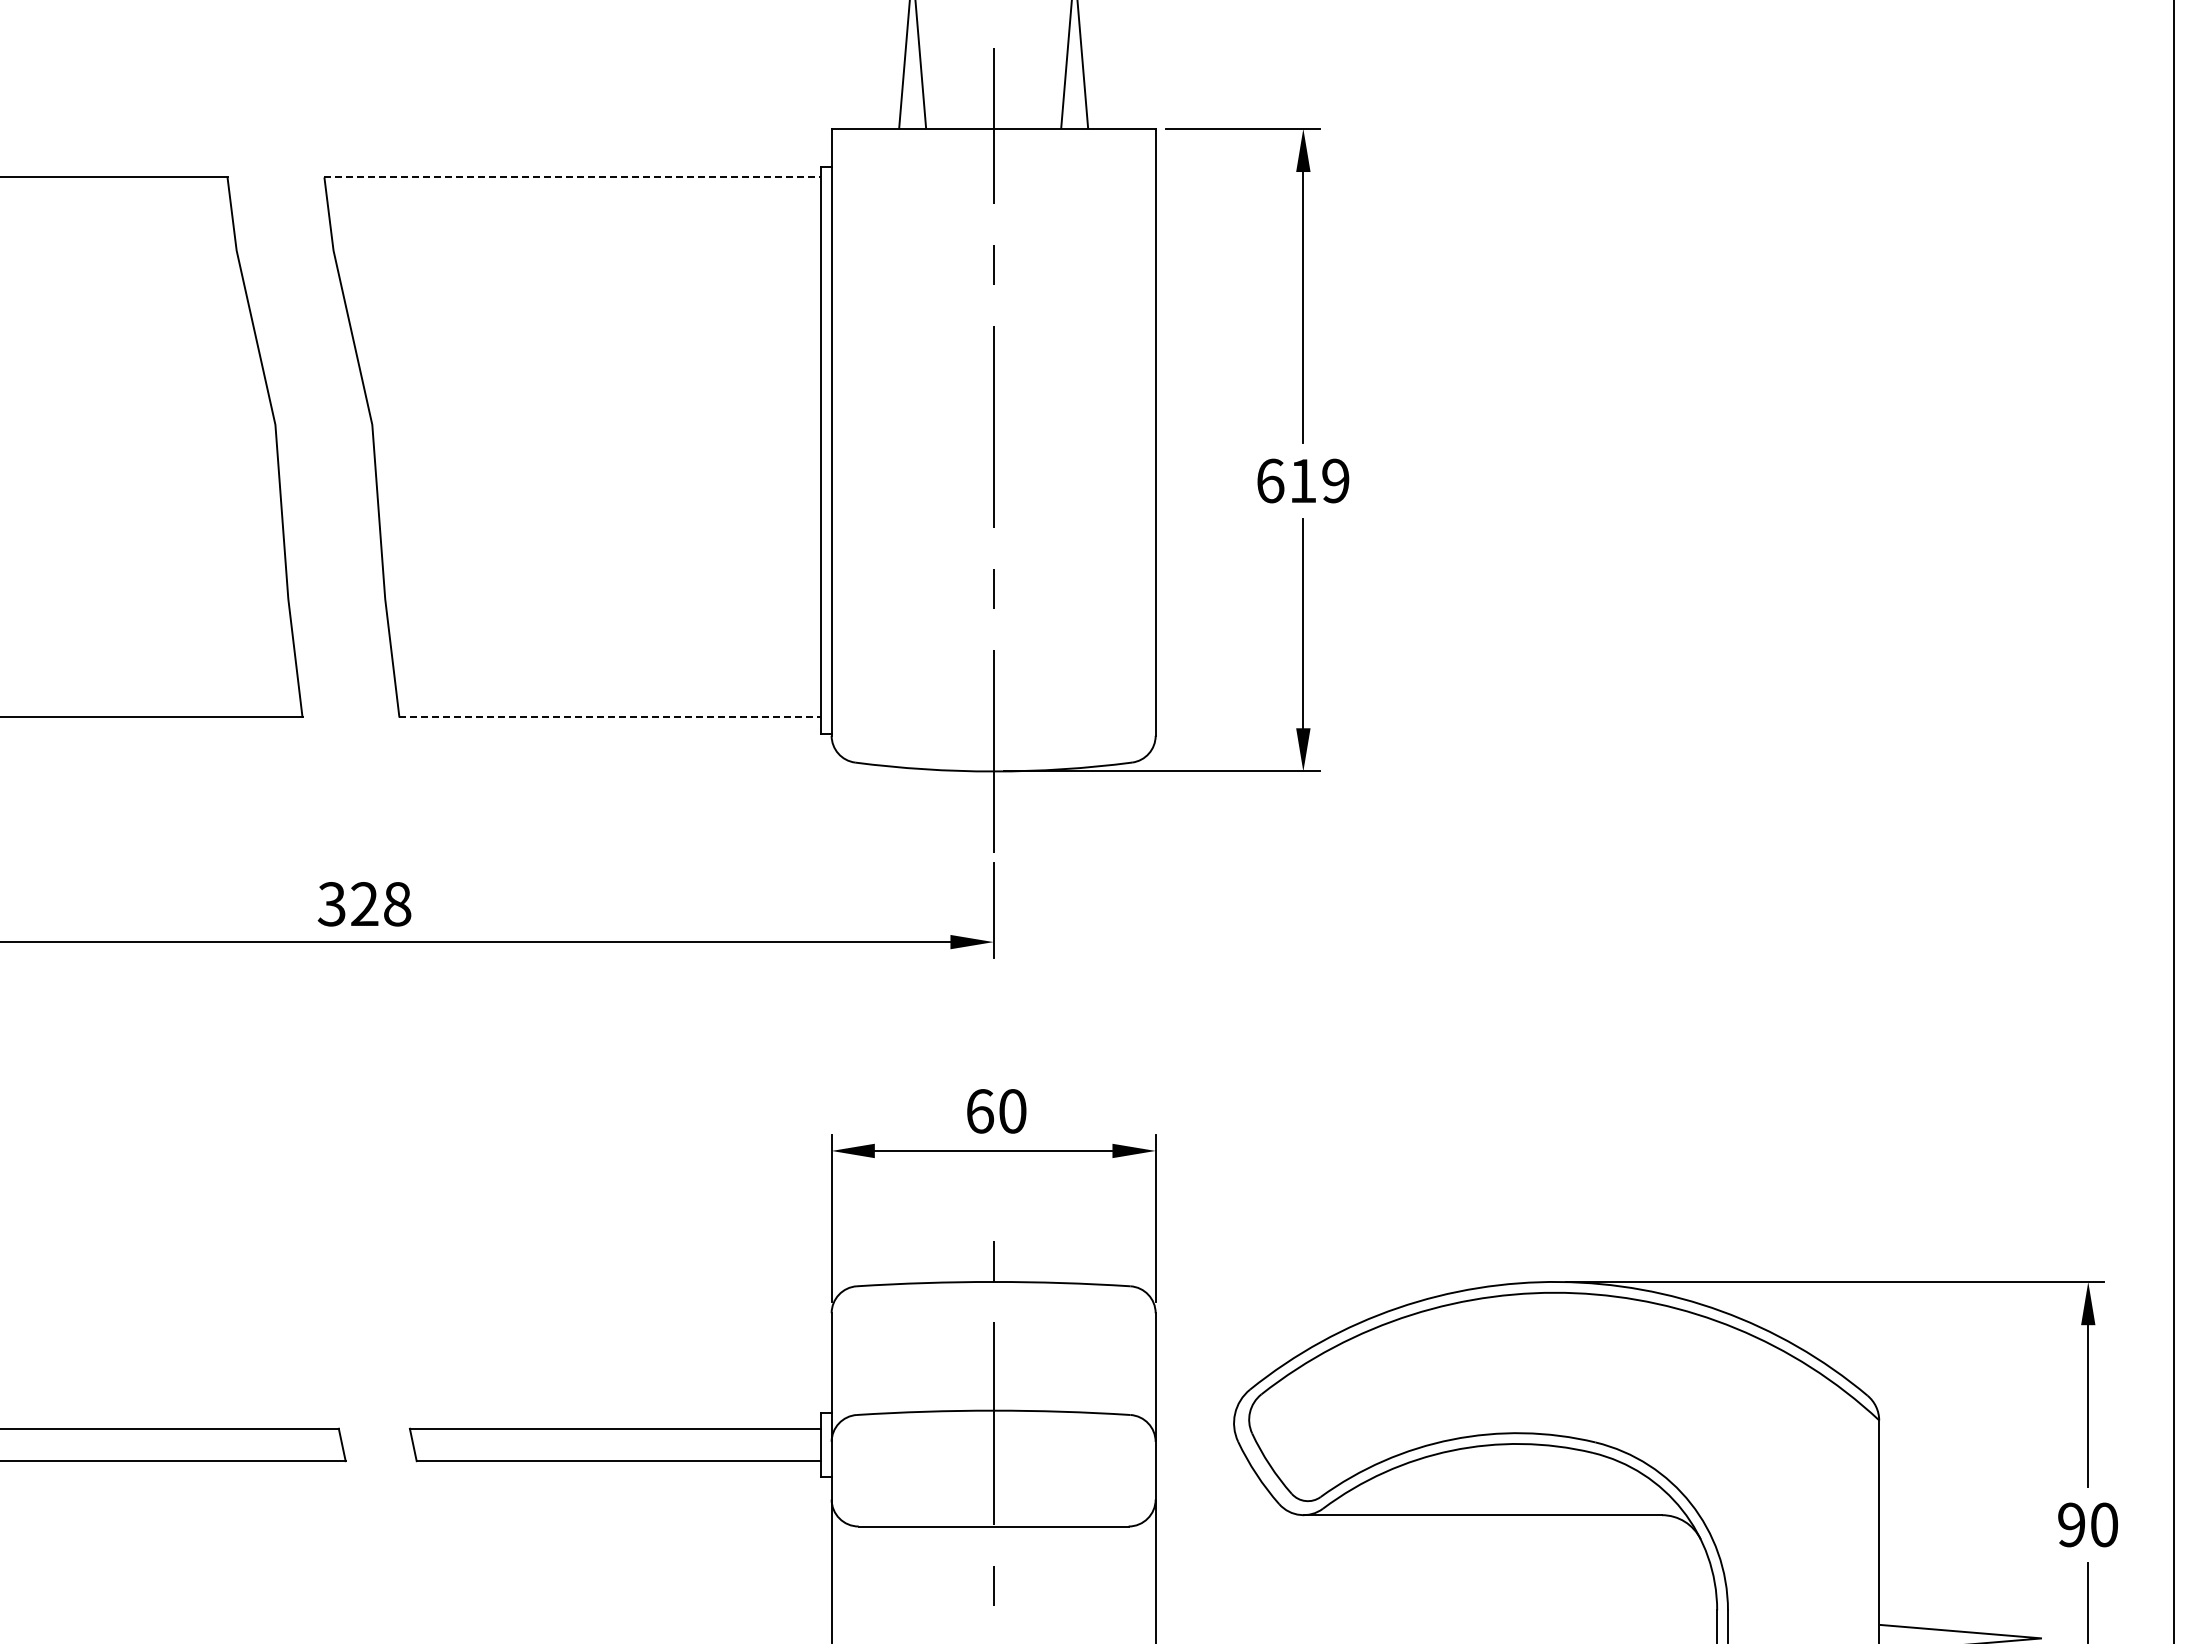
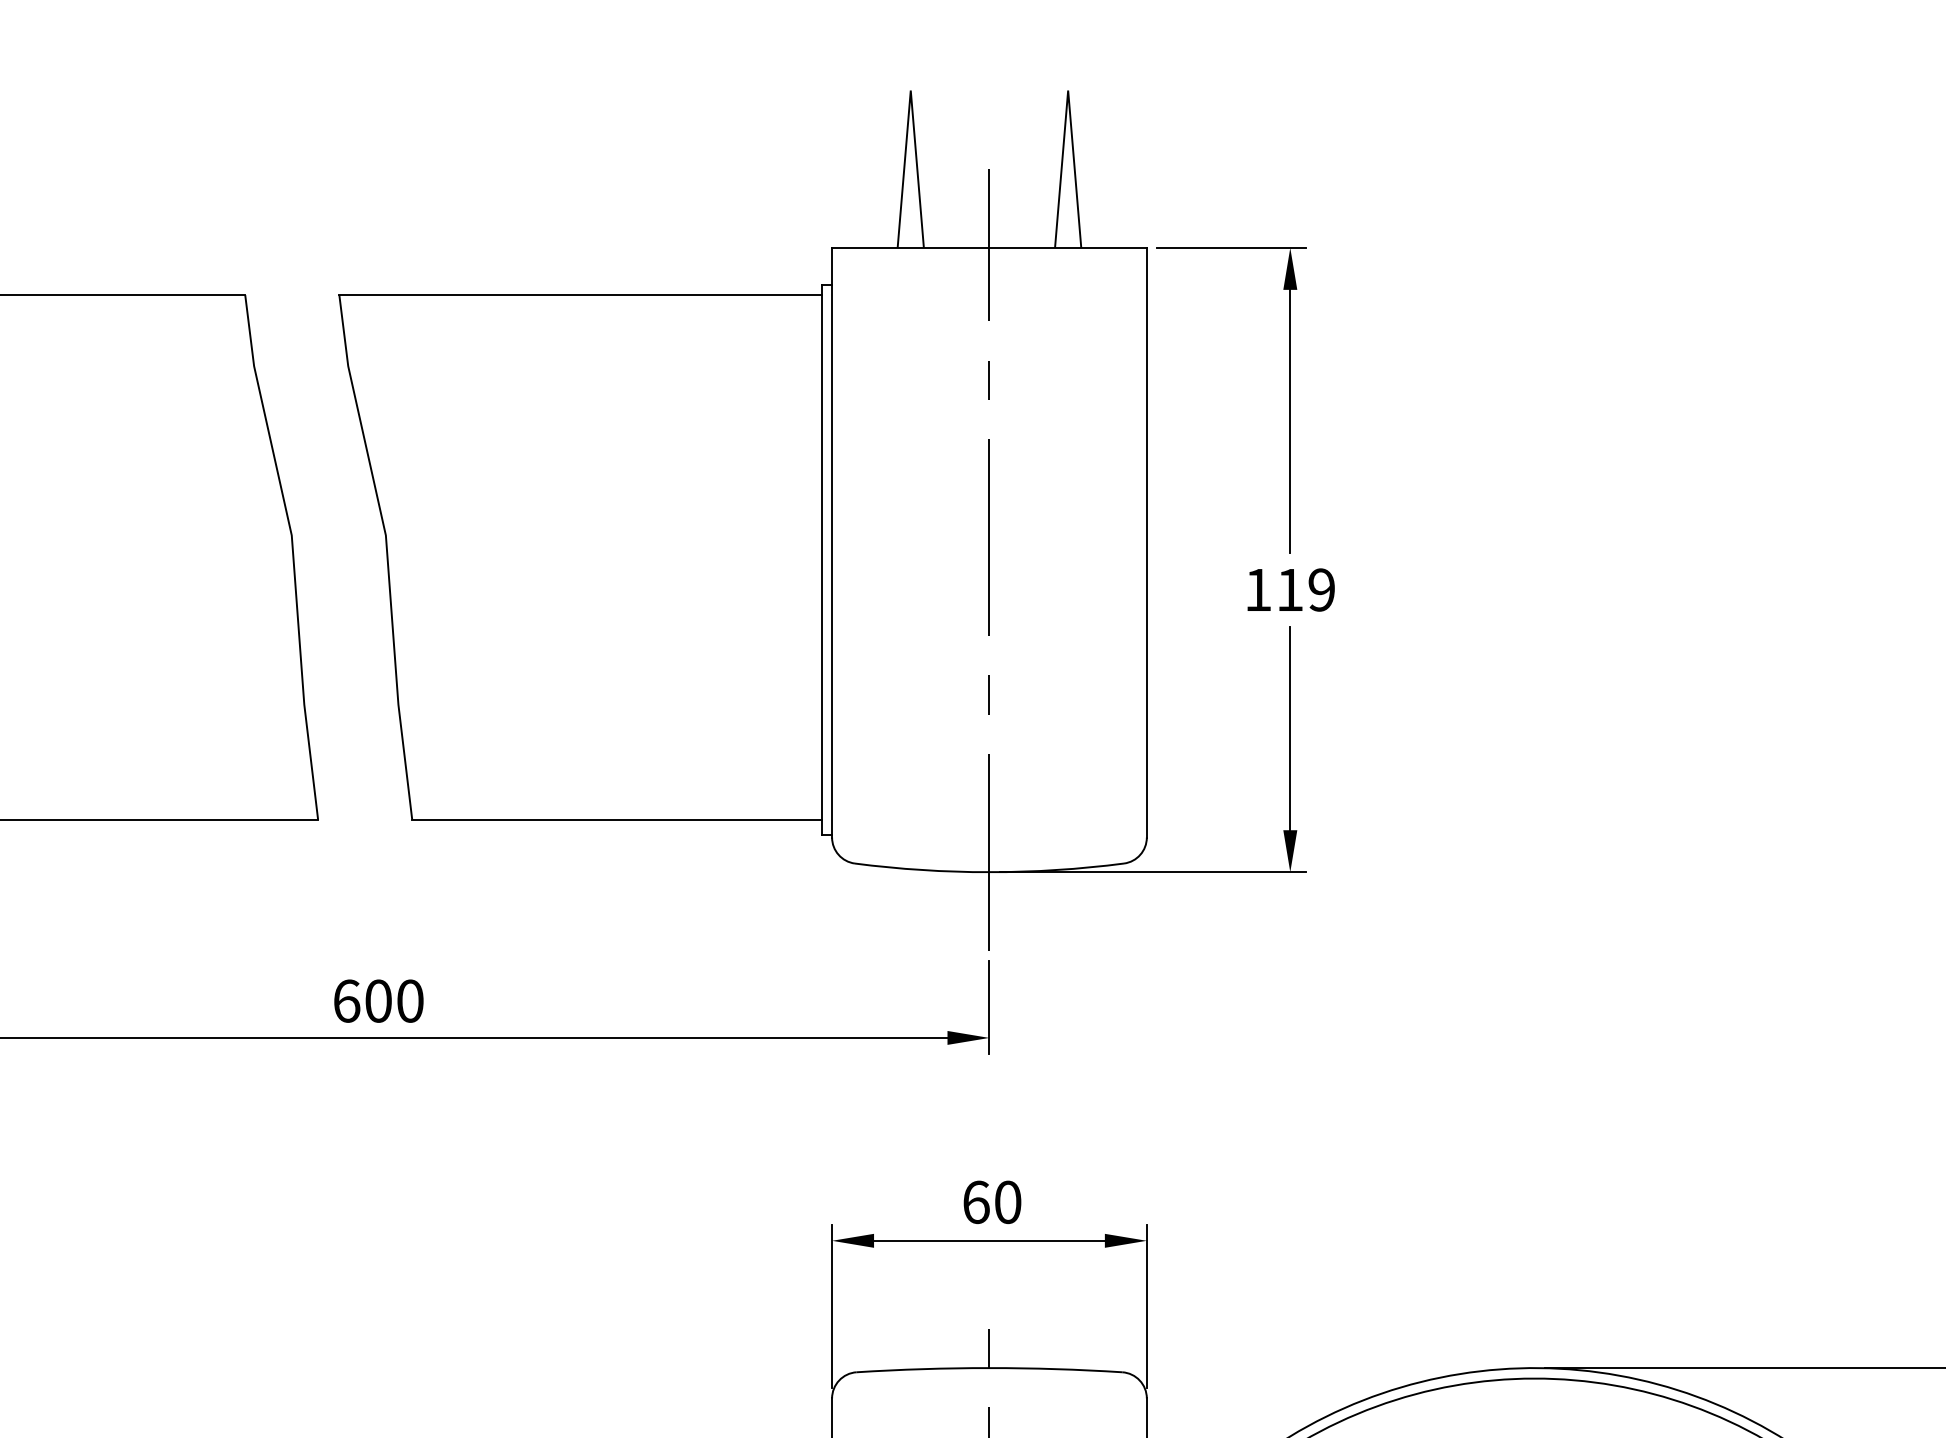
line: (573, 177) -> (581, 295), dashed -> solid
text: (1270, 480) -> (1258, 589), 619 -> 119
line: (610, 717) -> (617, 819), dashed -> solid
text: (364, 904) -> (378, 1001), 328 -> 600

